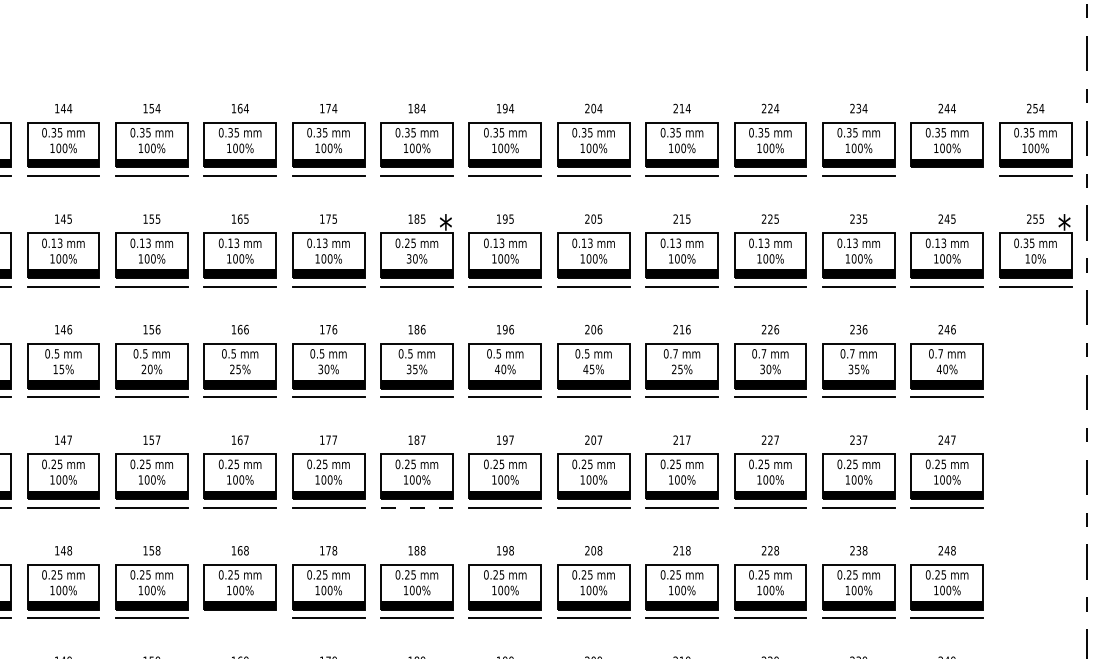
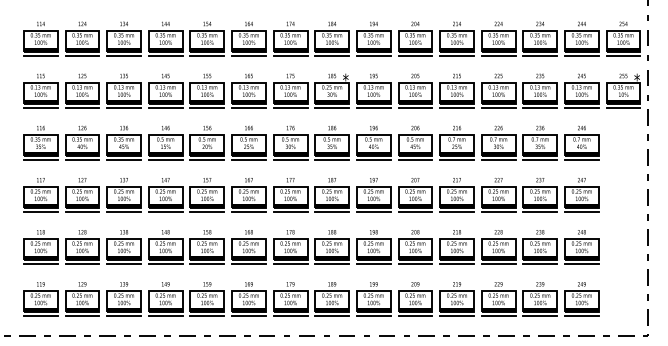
line: (946, 175) -> (581, 55), added
line: (417, 508) -> (332, 212), dashed -> solid
line: (239, 619) -> (248, 264), added

